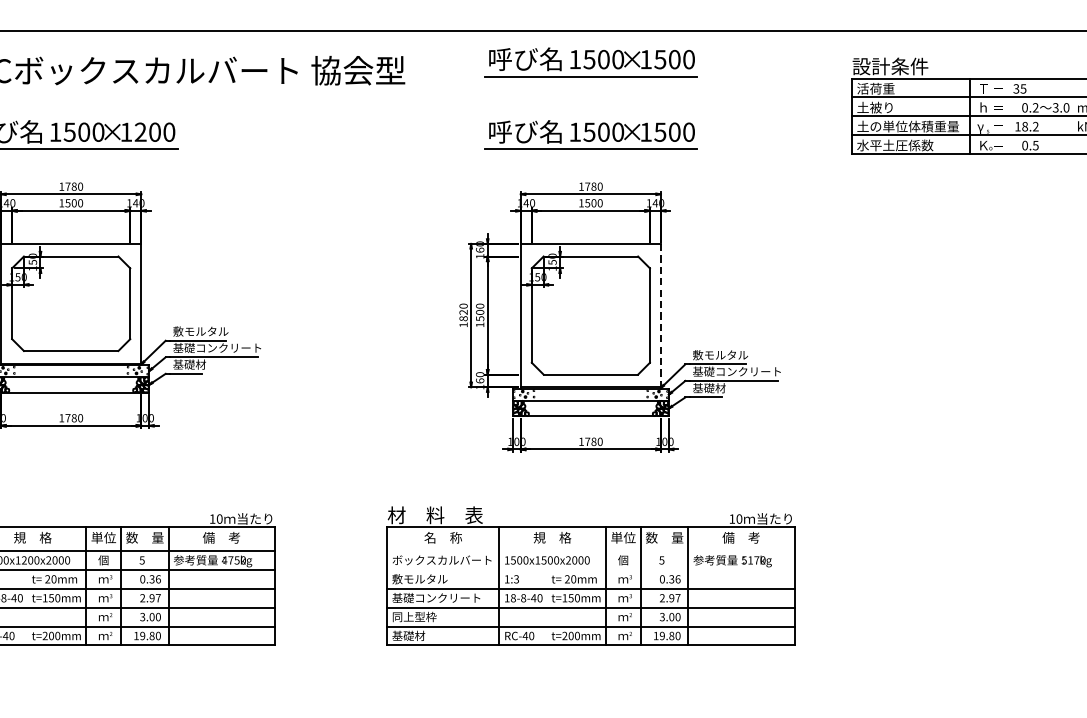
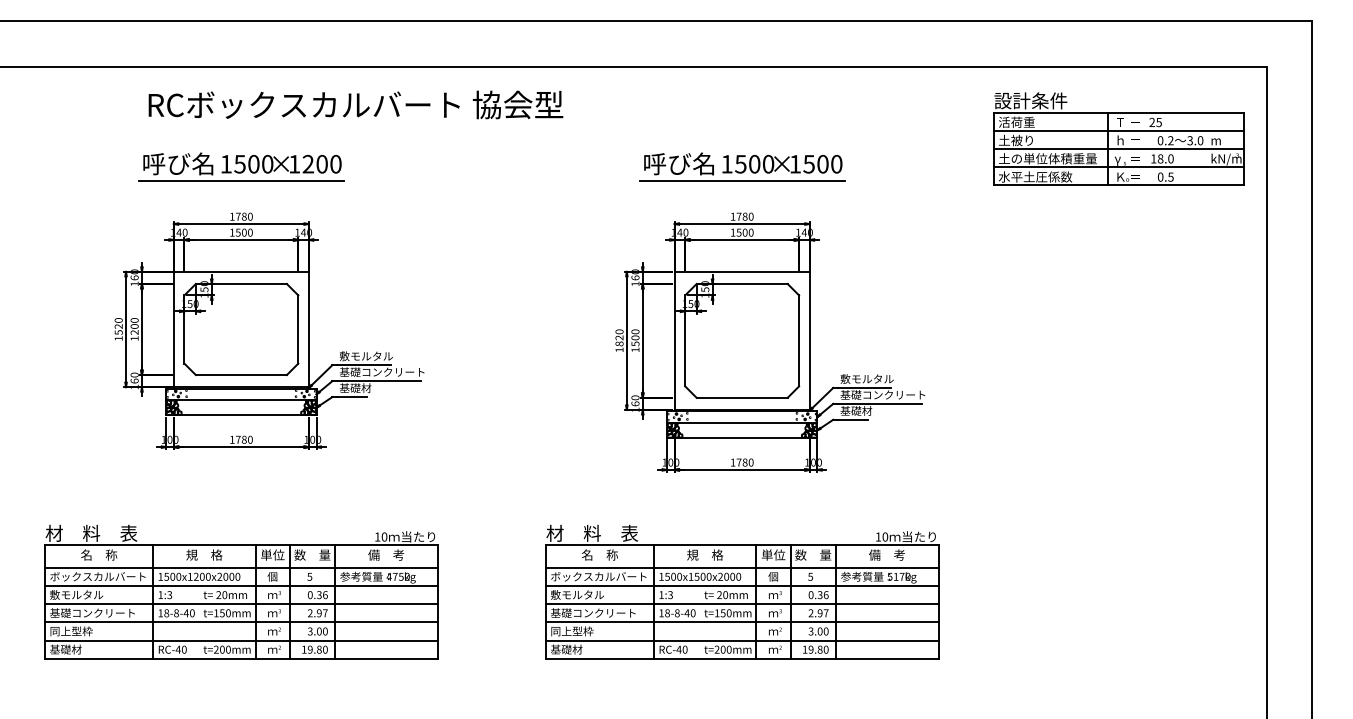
part: (591, 61) -> (742, 96), removed
text: (1016, 89) -> (1152, 123), 35 -> 25
text: (1035, 126) -> (1170, 158), 18.2 -> 18.0
line: (660, 316) -> (809, 341), dashed -> solid
line: (590, 550) -> (741, 567), added
line: (590, 569) -> (741, 585), added

